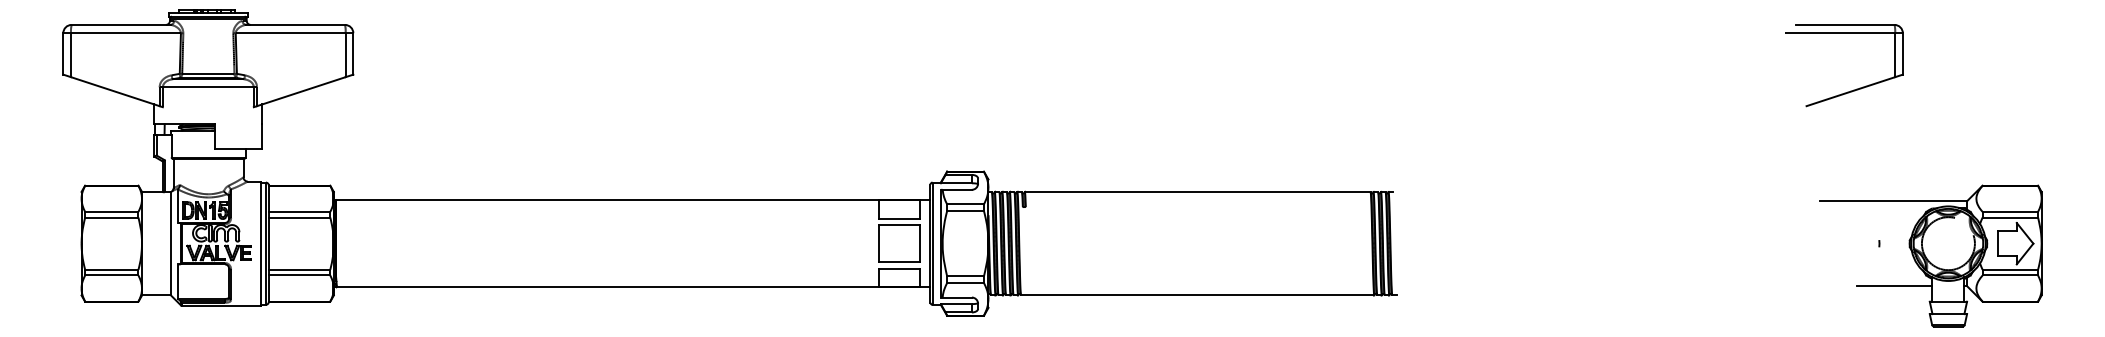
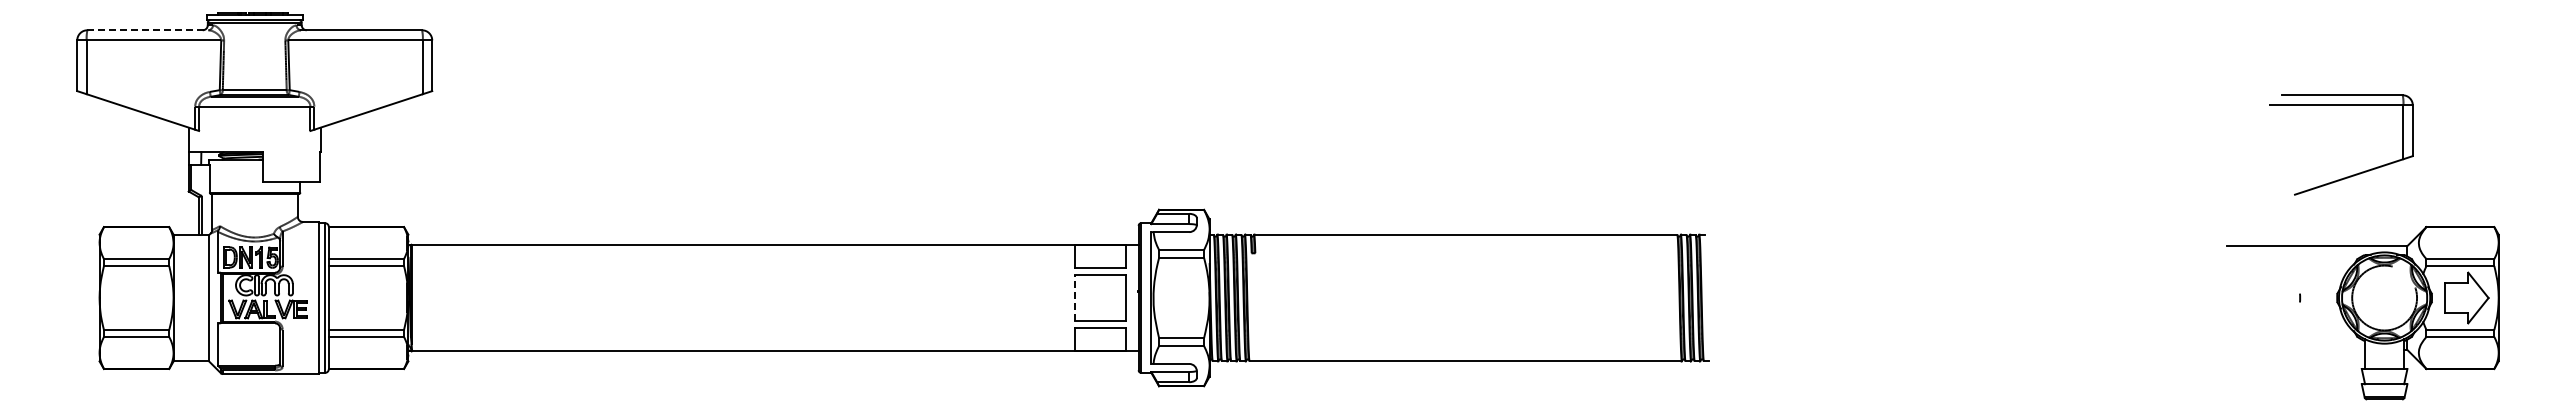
line: (120, 25) -> (147, 30), solid -> dashed
part: (1853, 89) -> (2352, 174), moved
line: (878, 244) -> (1075, 298), solid -> dashed
line: (1894, 286) -> (2318, 350), removed

